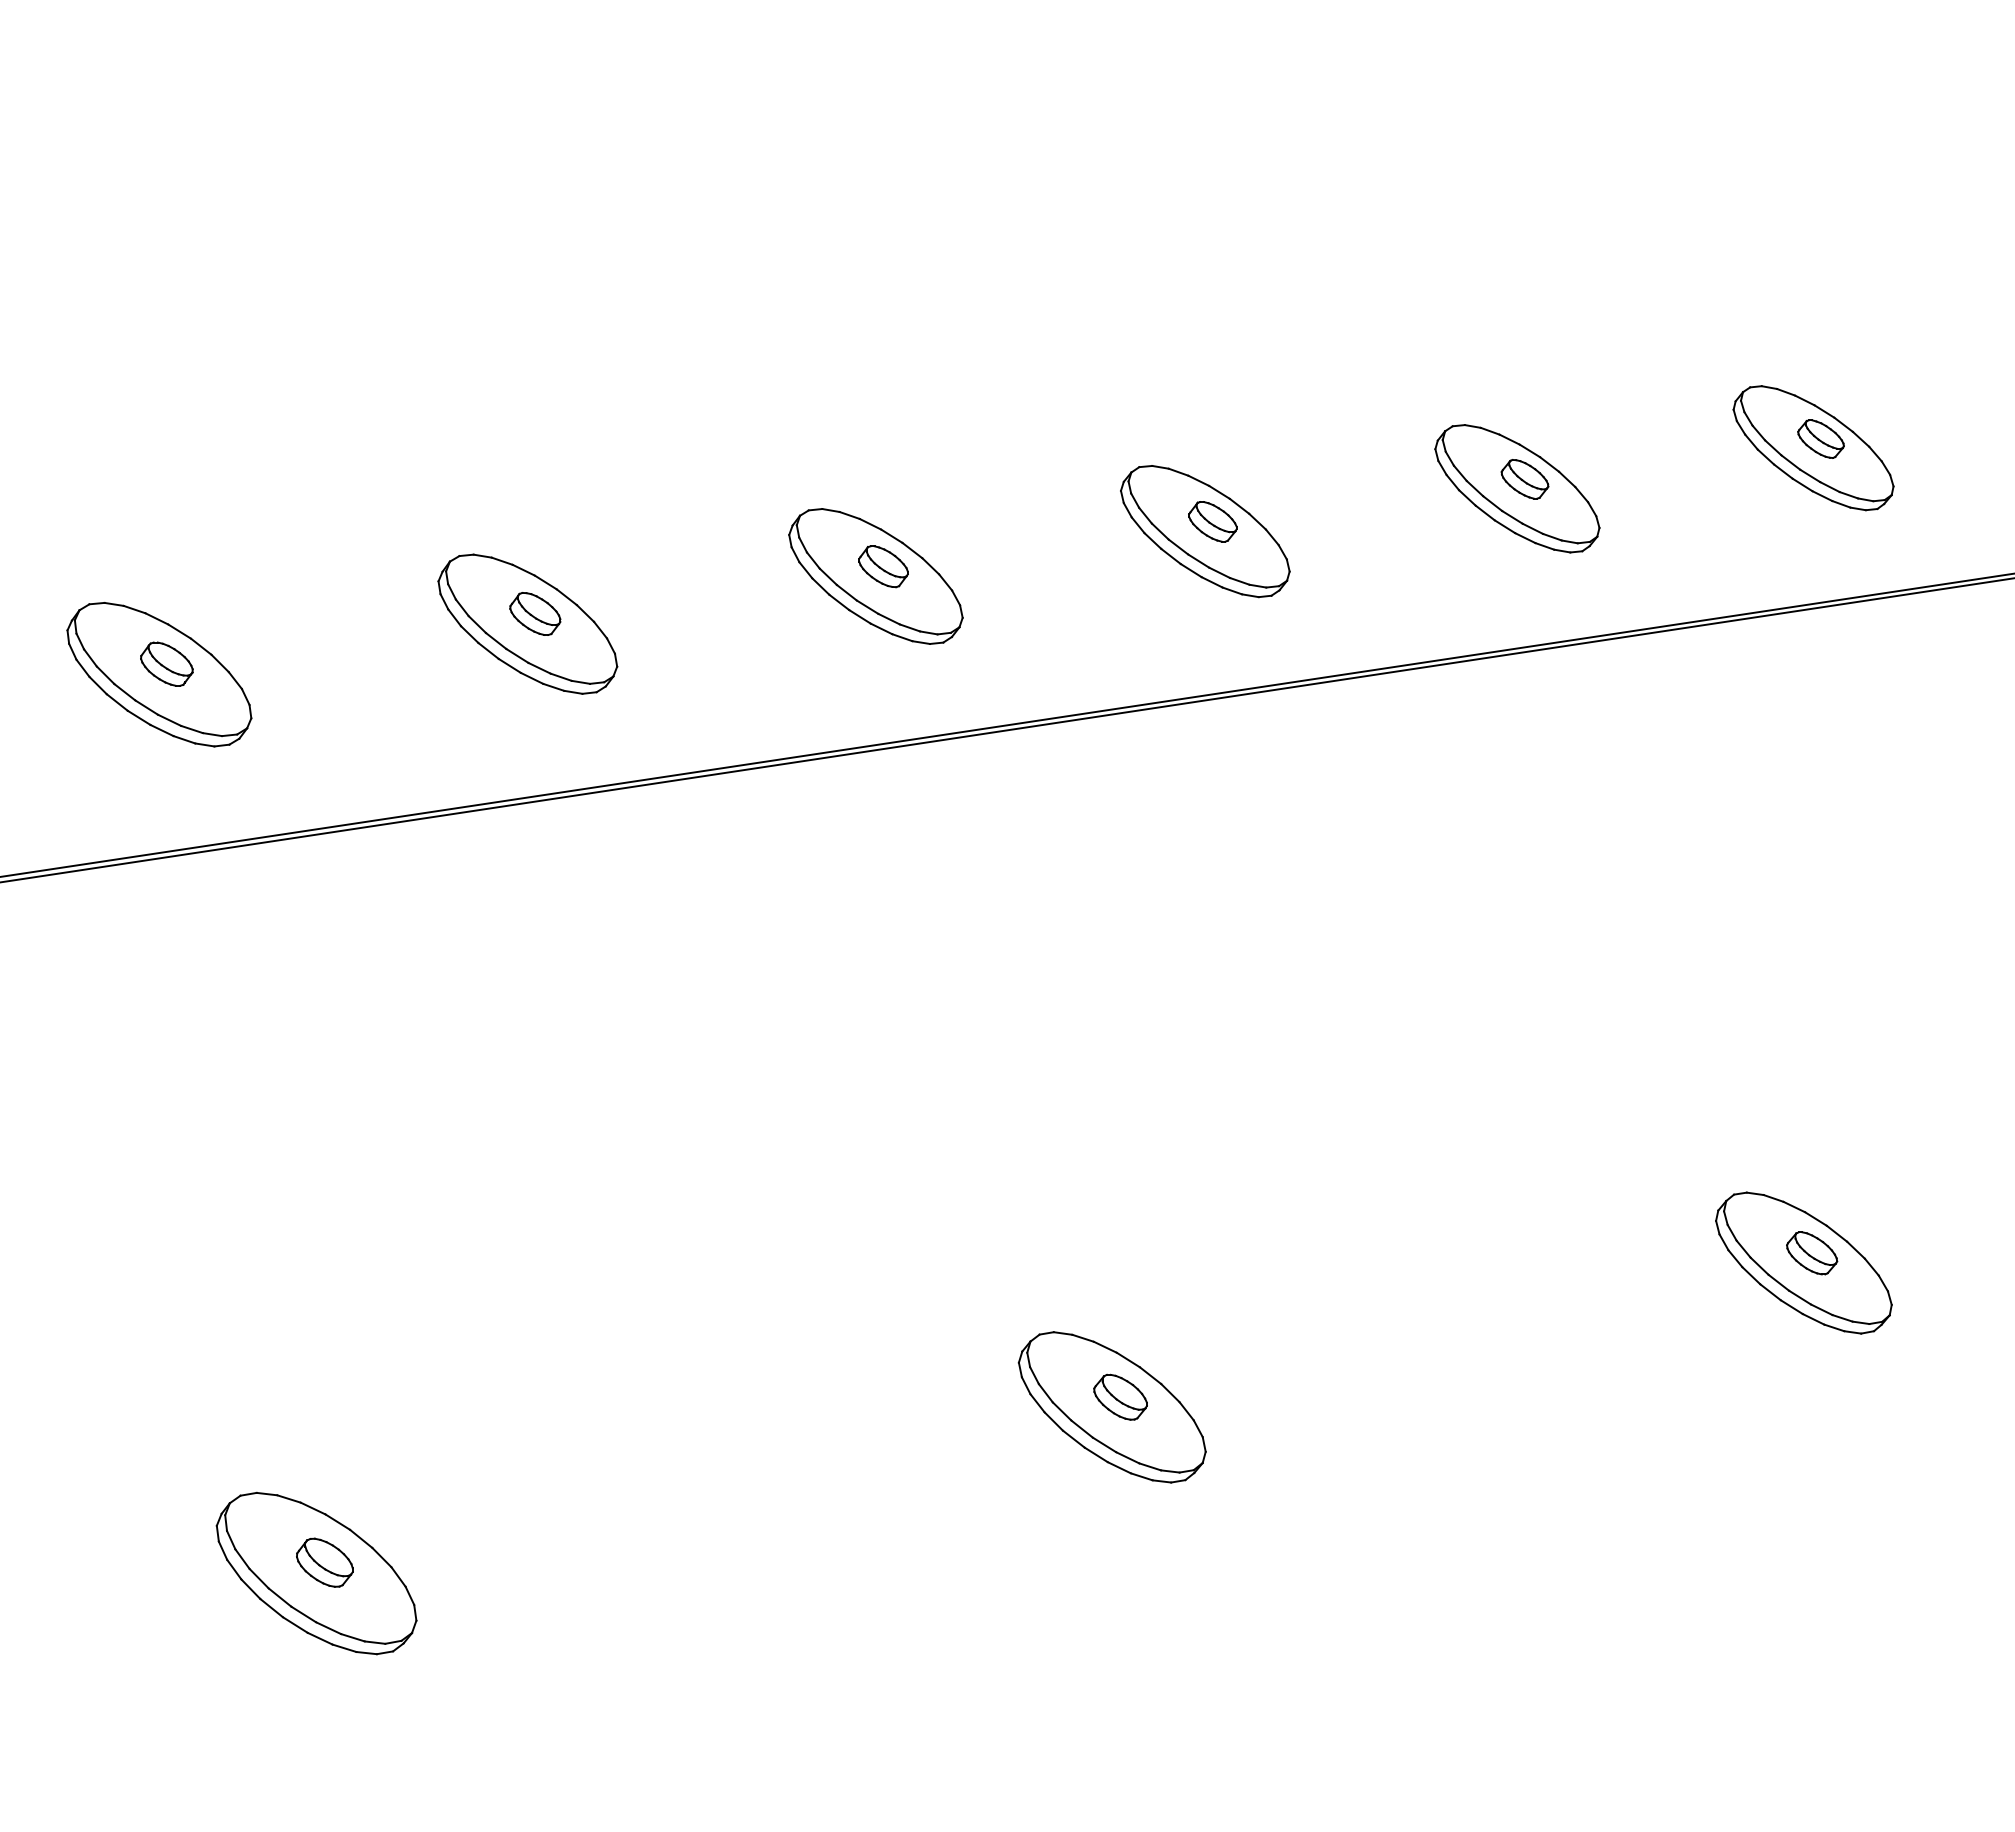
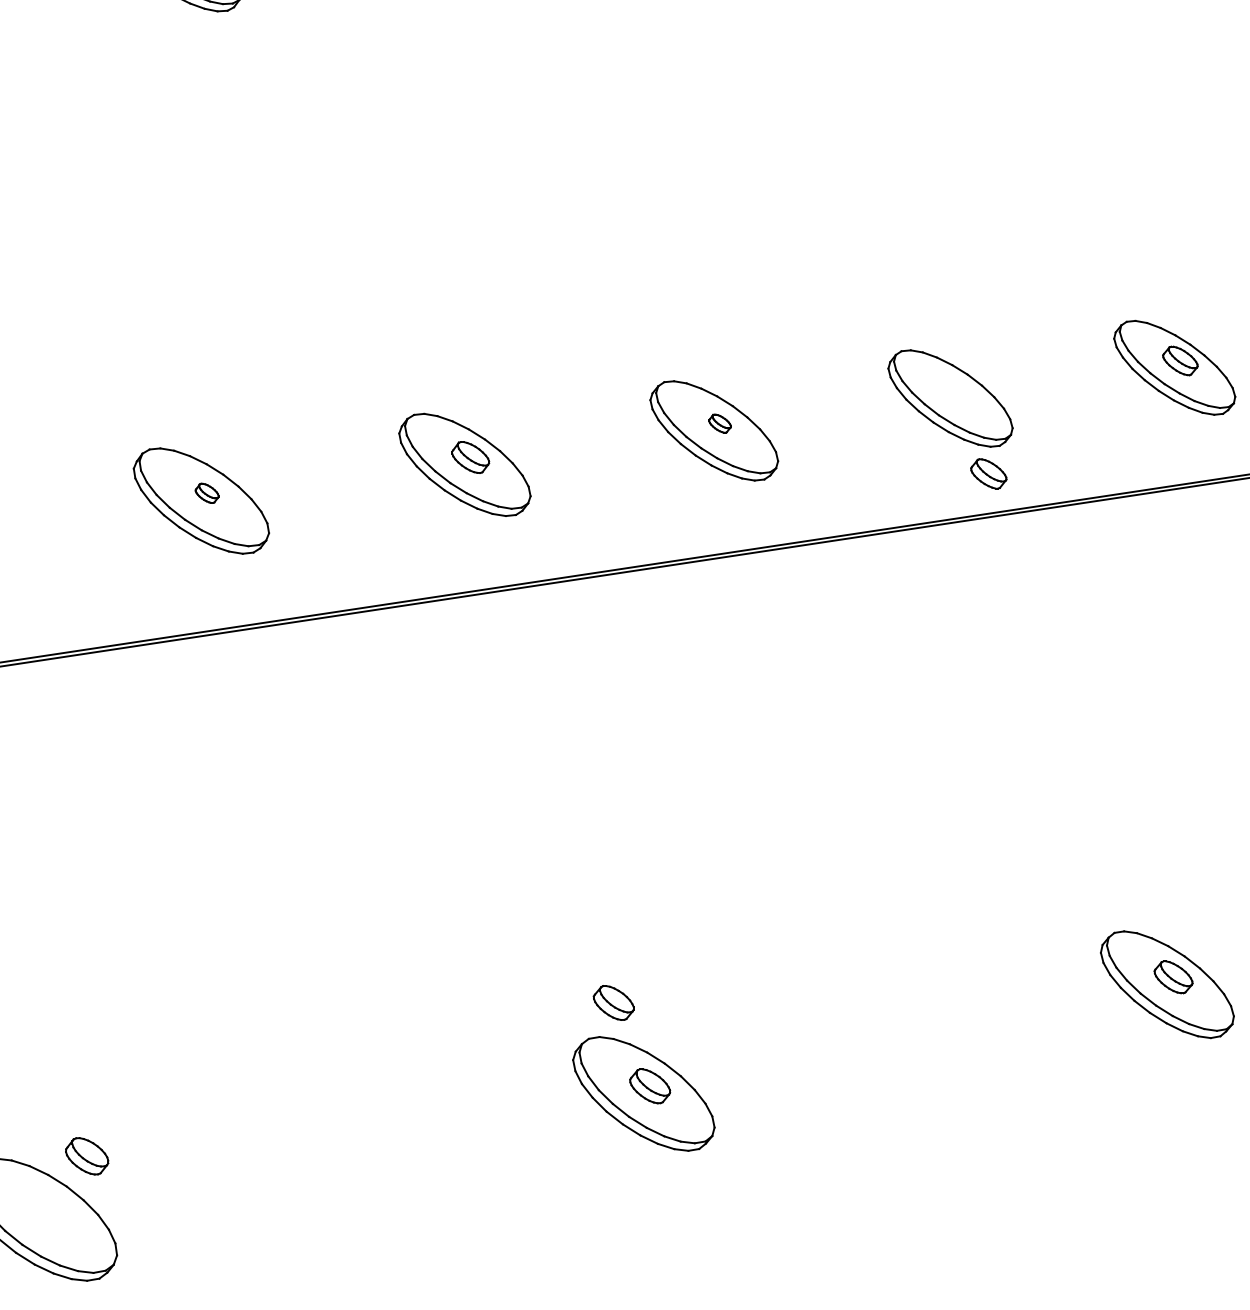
part: (1524, 479) -> (988, 474), moved
part: (1212, 521) -> (719, 423), size x0.6
part: (535, 613) -> (207, 492), size x0.6
part: (1072, 1286) -> (613, 1002), added
part: (324, 1562) -> (86, 1156), moved

